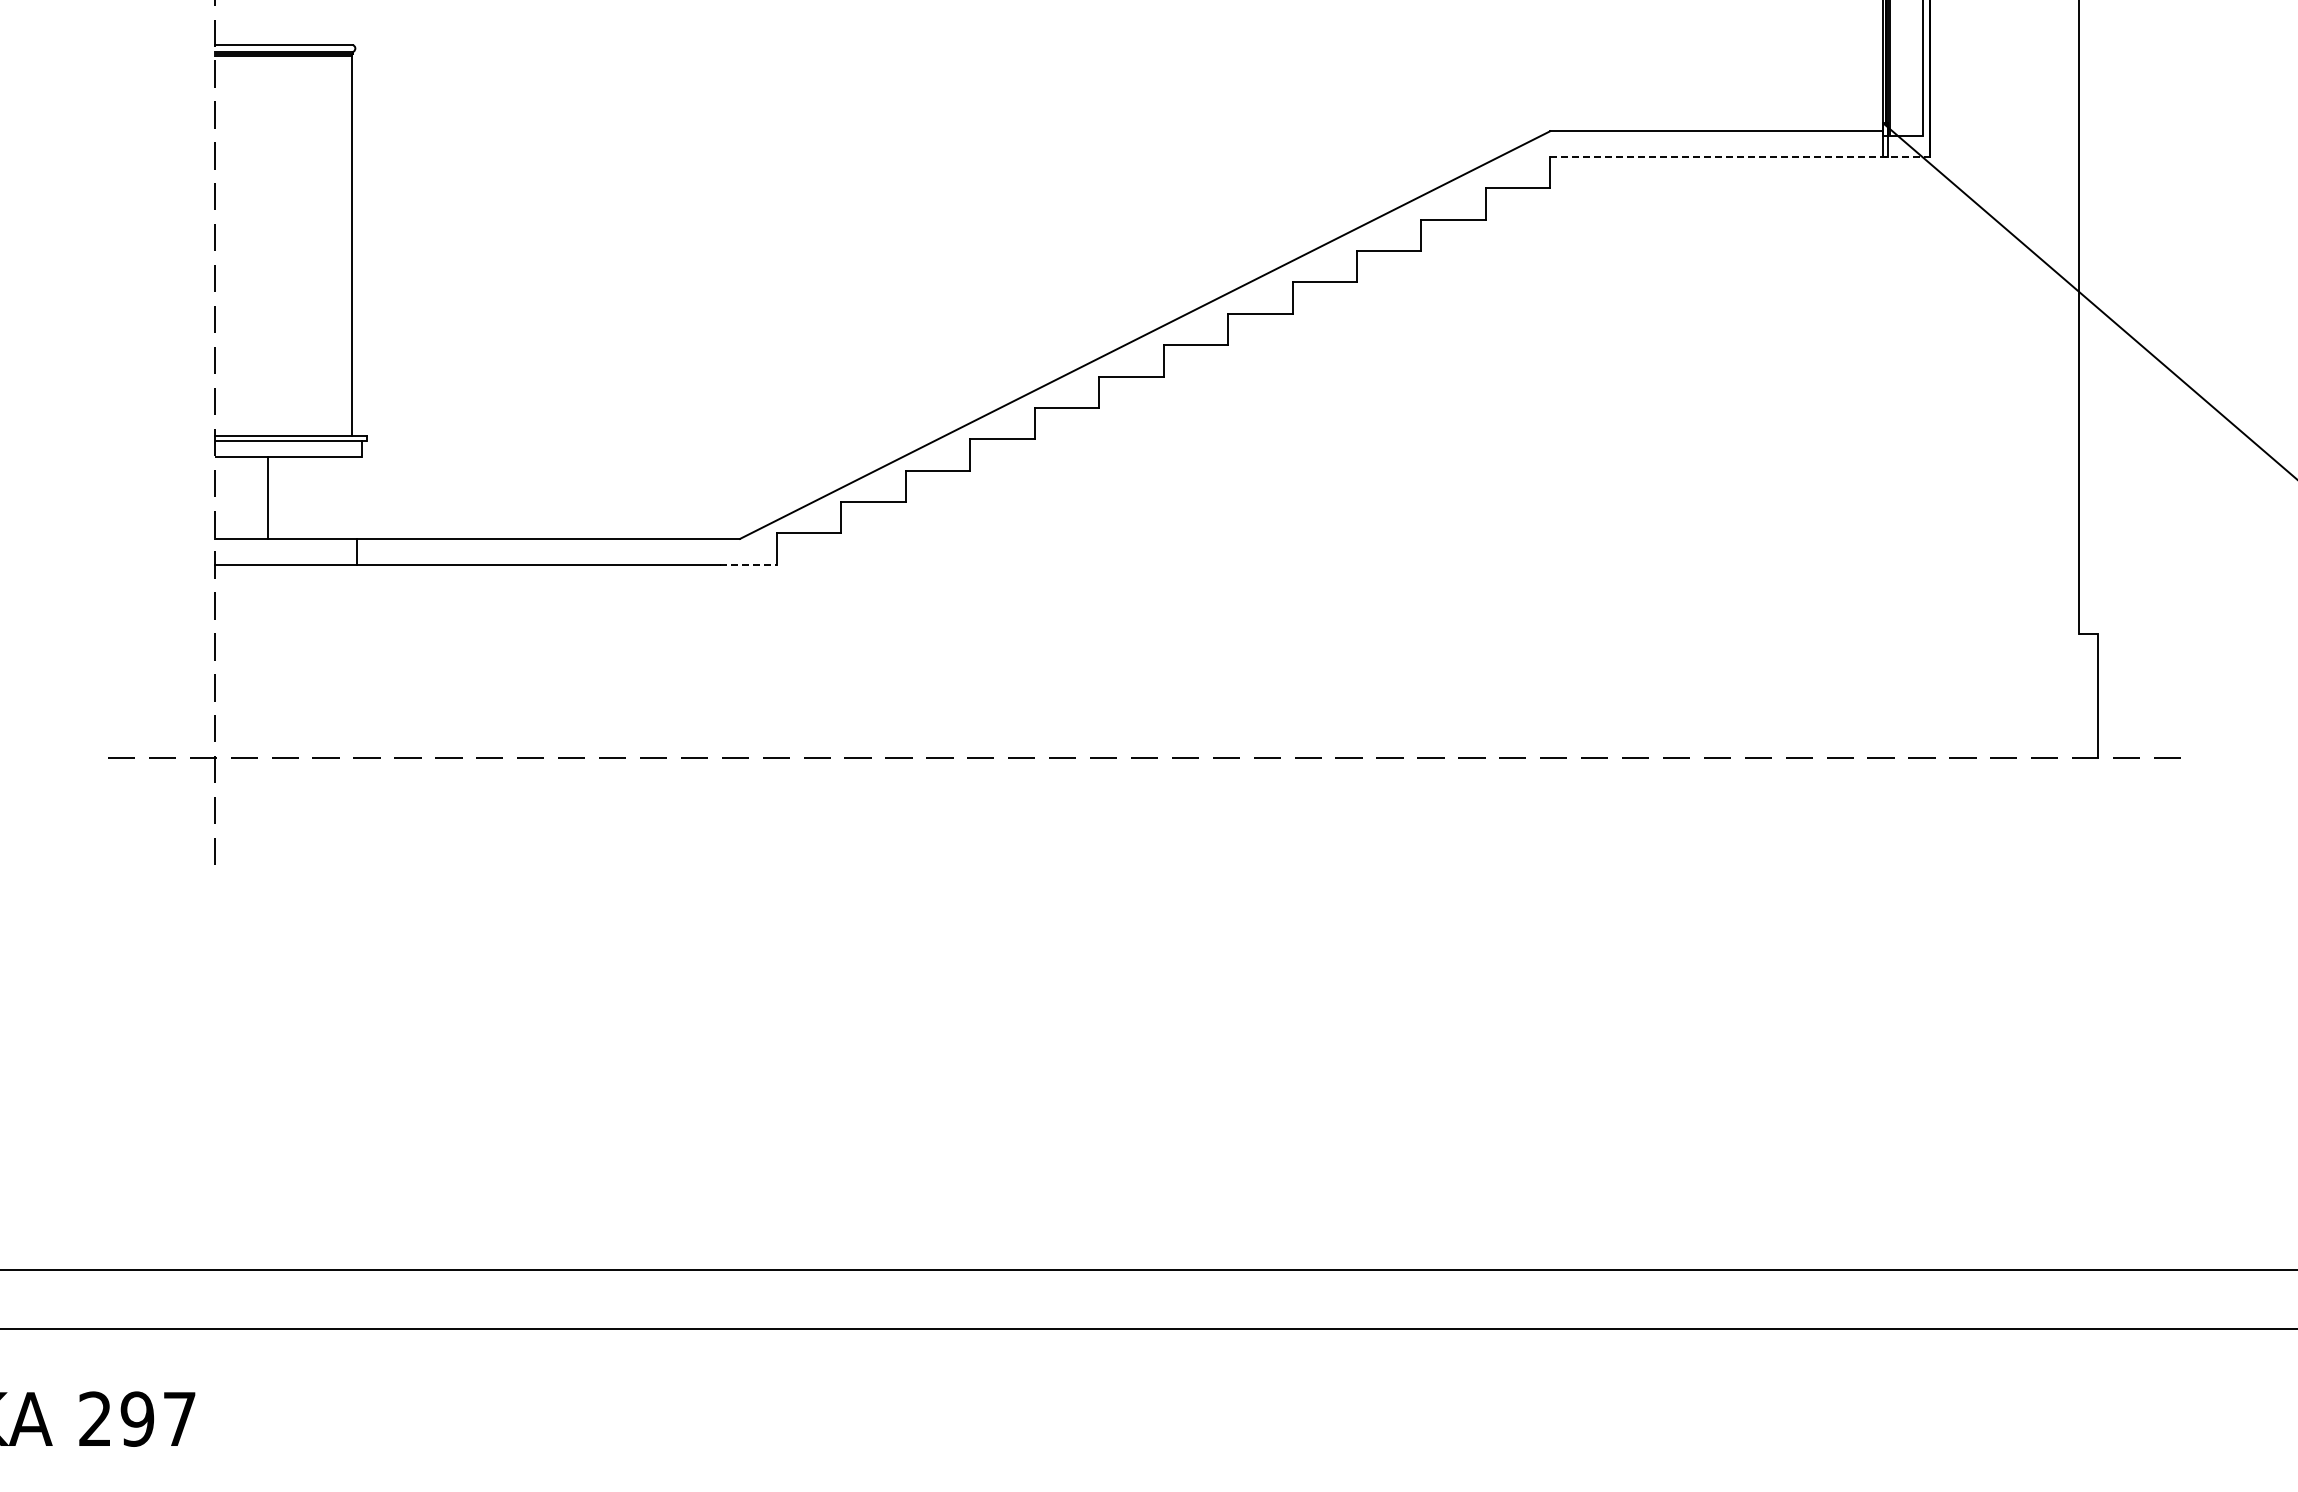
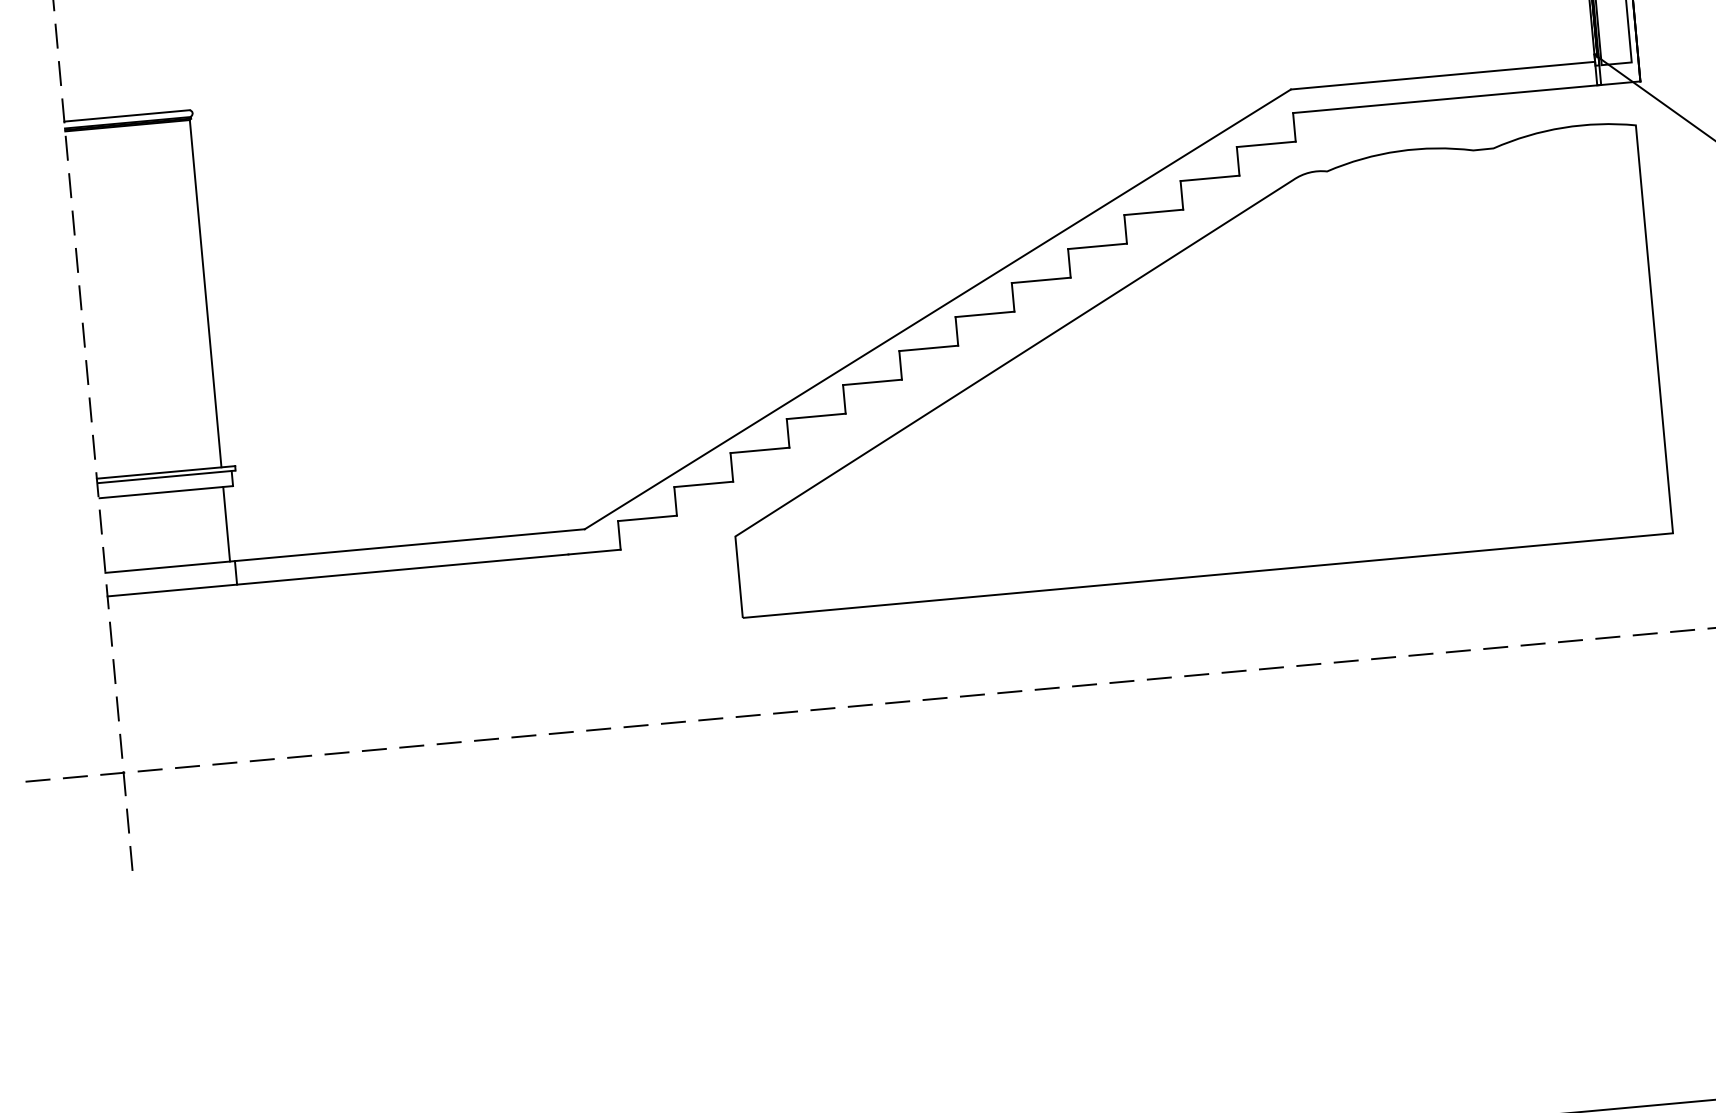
line: (1740, 157) -> (1466, 97), dashed -> solid
part: (1412, 424) -> (1189, 368), added
line: (267, 497) -> (226, 523), moved
line: (748, 564) -> (594, 551), dashed -> solid

